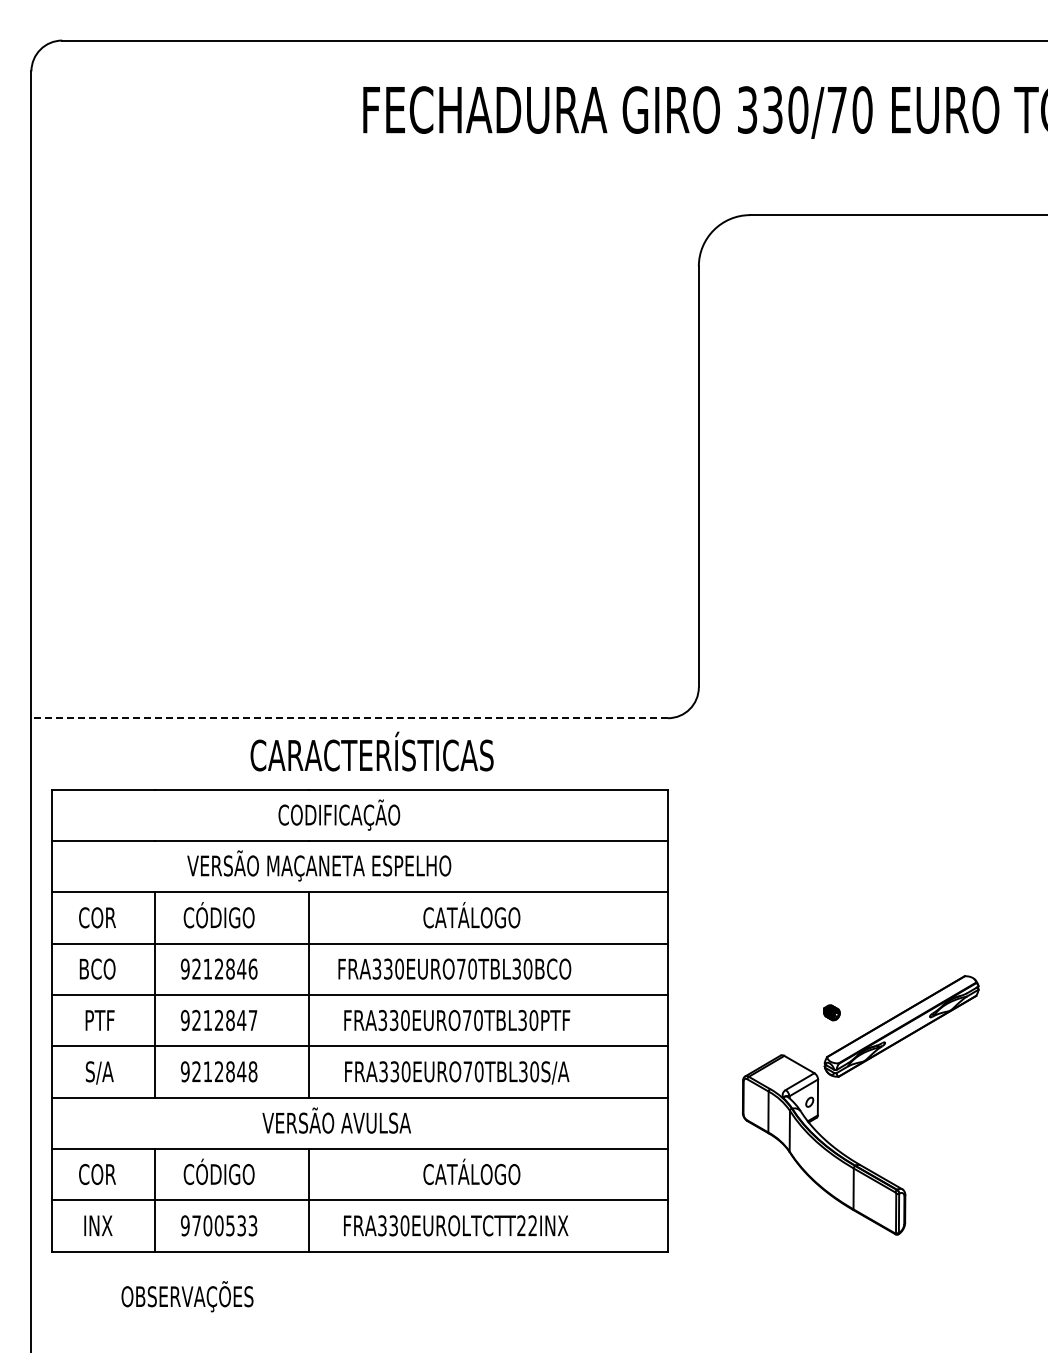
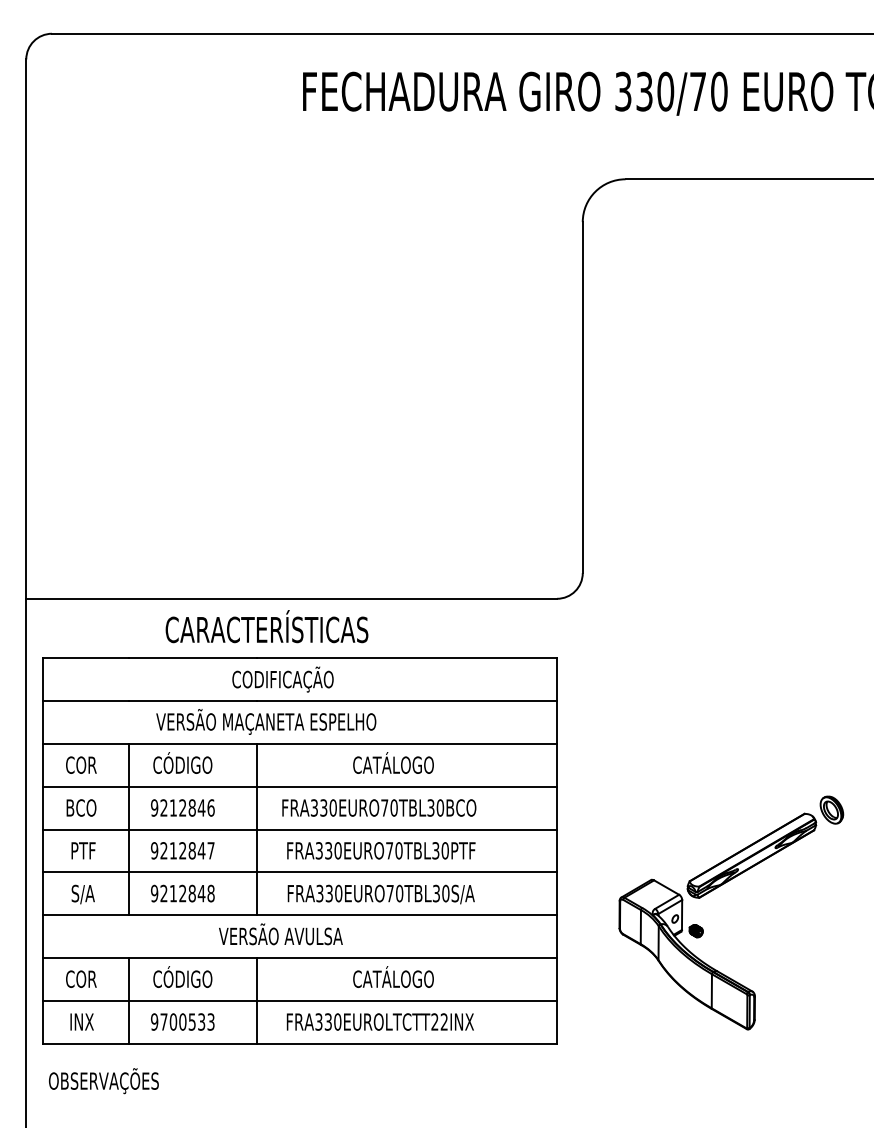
line: (349, 718) -> (291, 599), dashed -> solid
text: (371, 751) -> (266, 626), moved
part: (997, 971) -> (831, 809), added
part: (831, 1012) -> (695, 930), moved
text: (187, 1296) -> (103, 1080), moved

